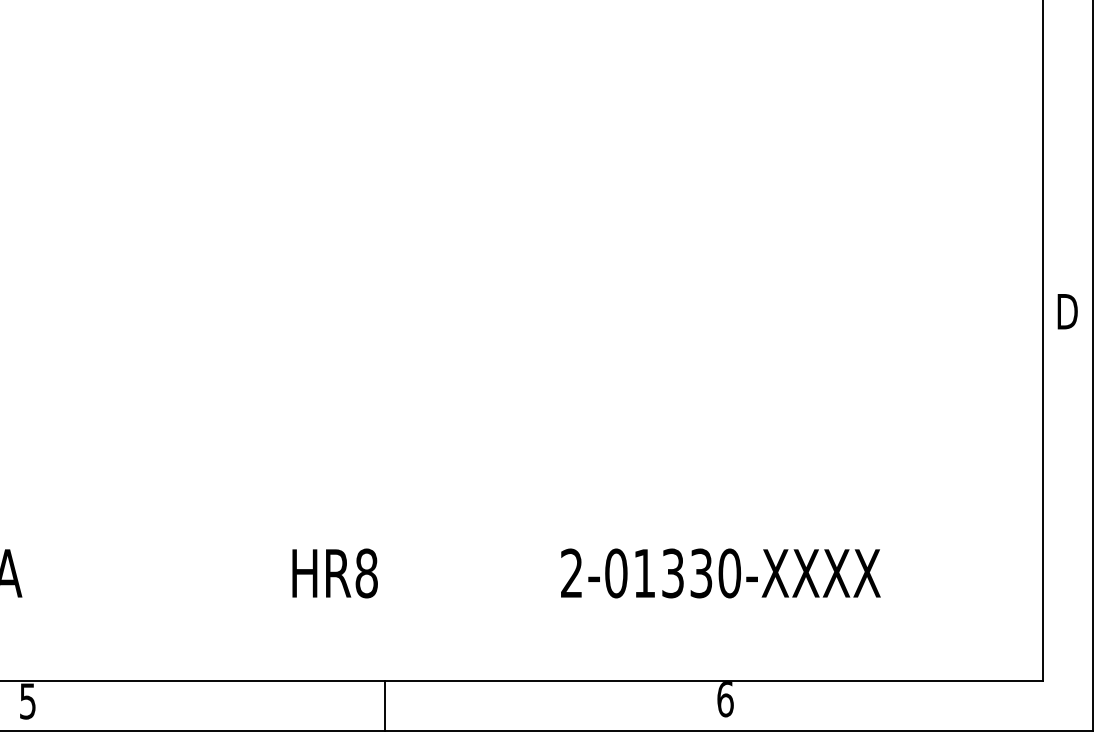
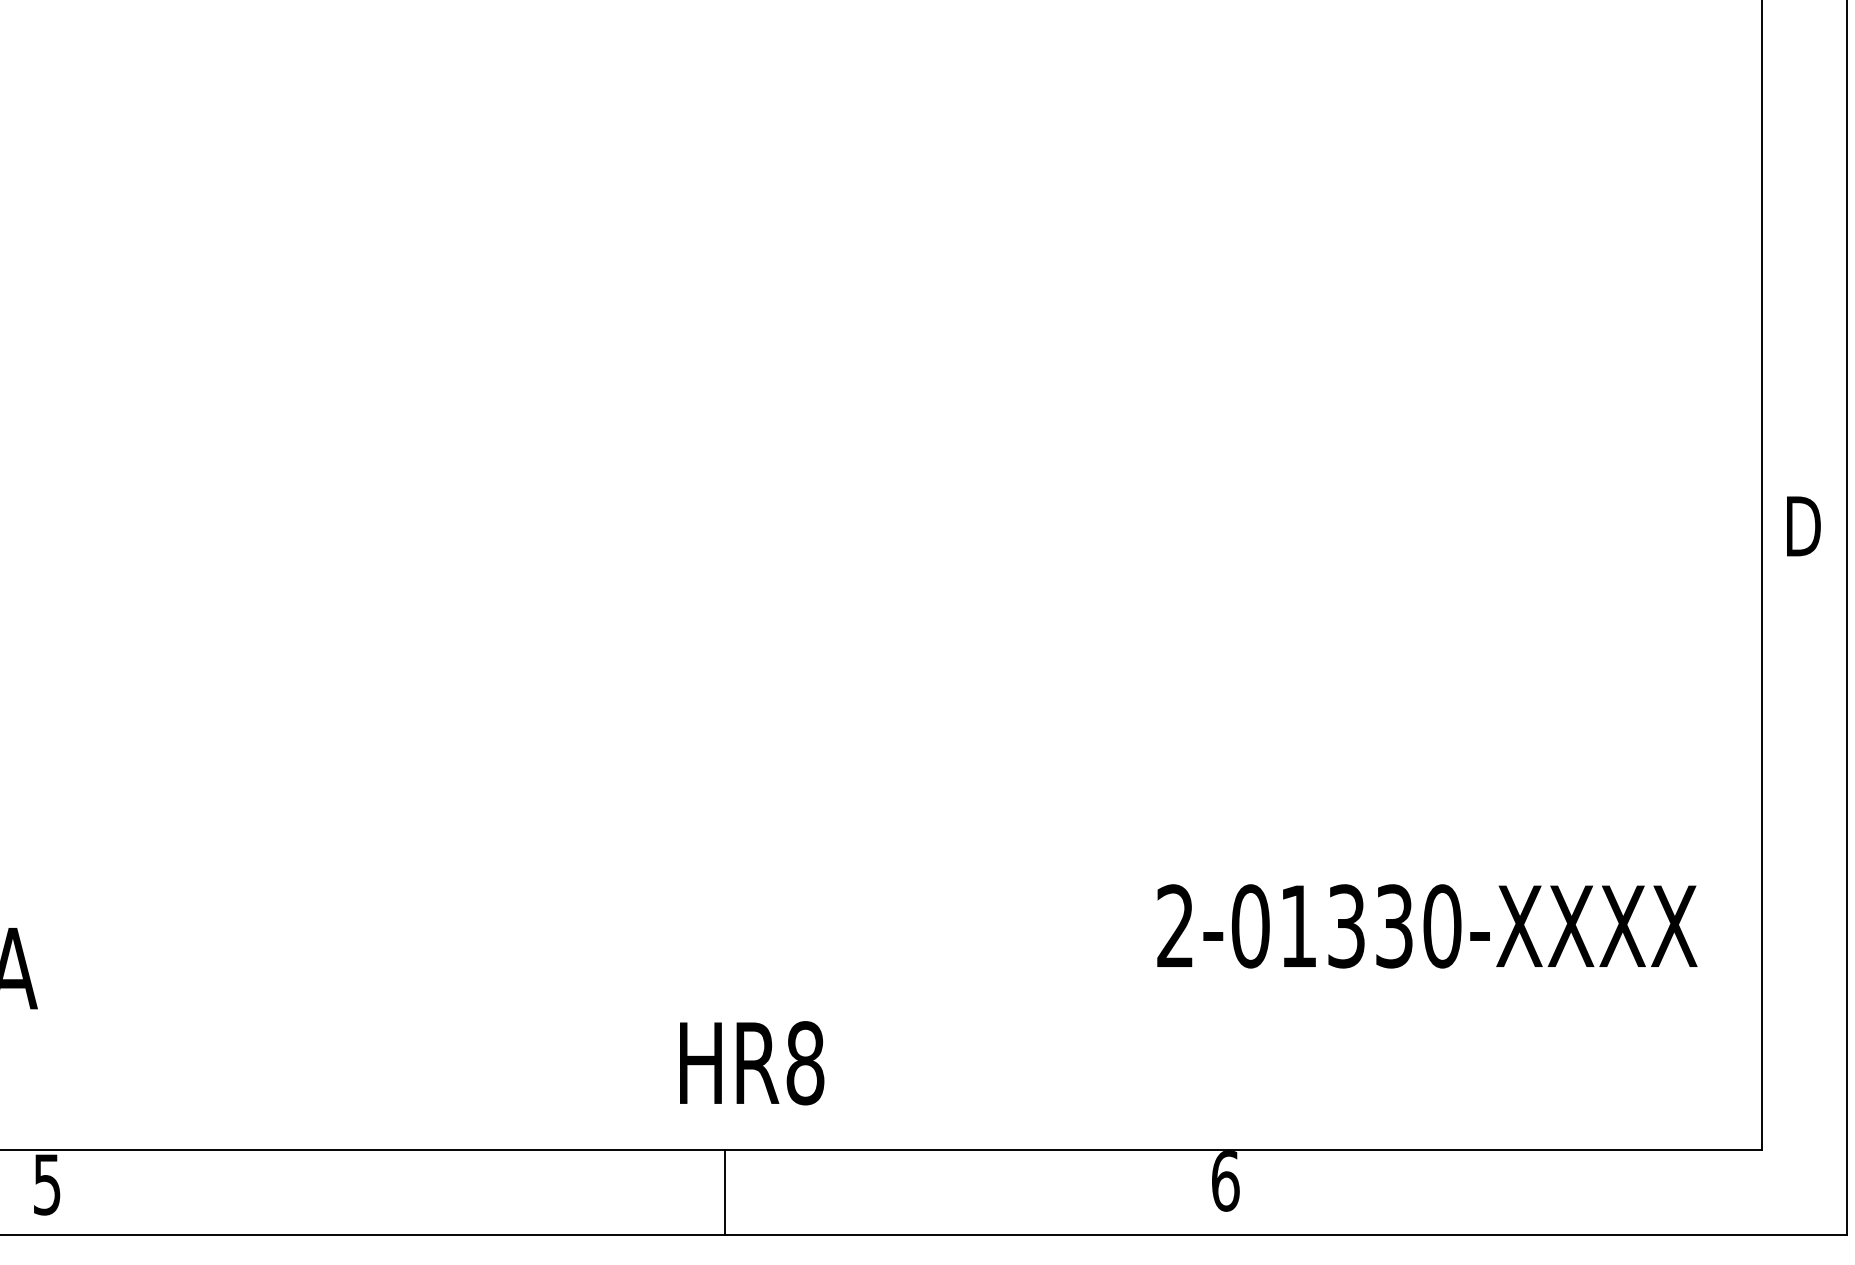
text: (334, 573) -> (750, 1063), moved
text: (720, 573) -> (1426, 926), moved
line: (385, 705) -> (725, 1191), moved

